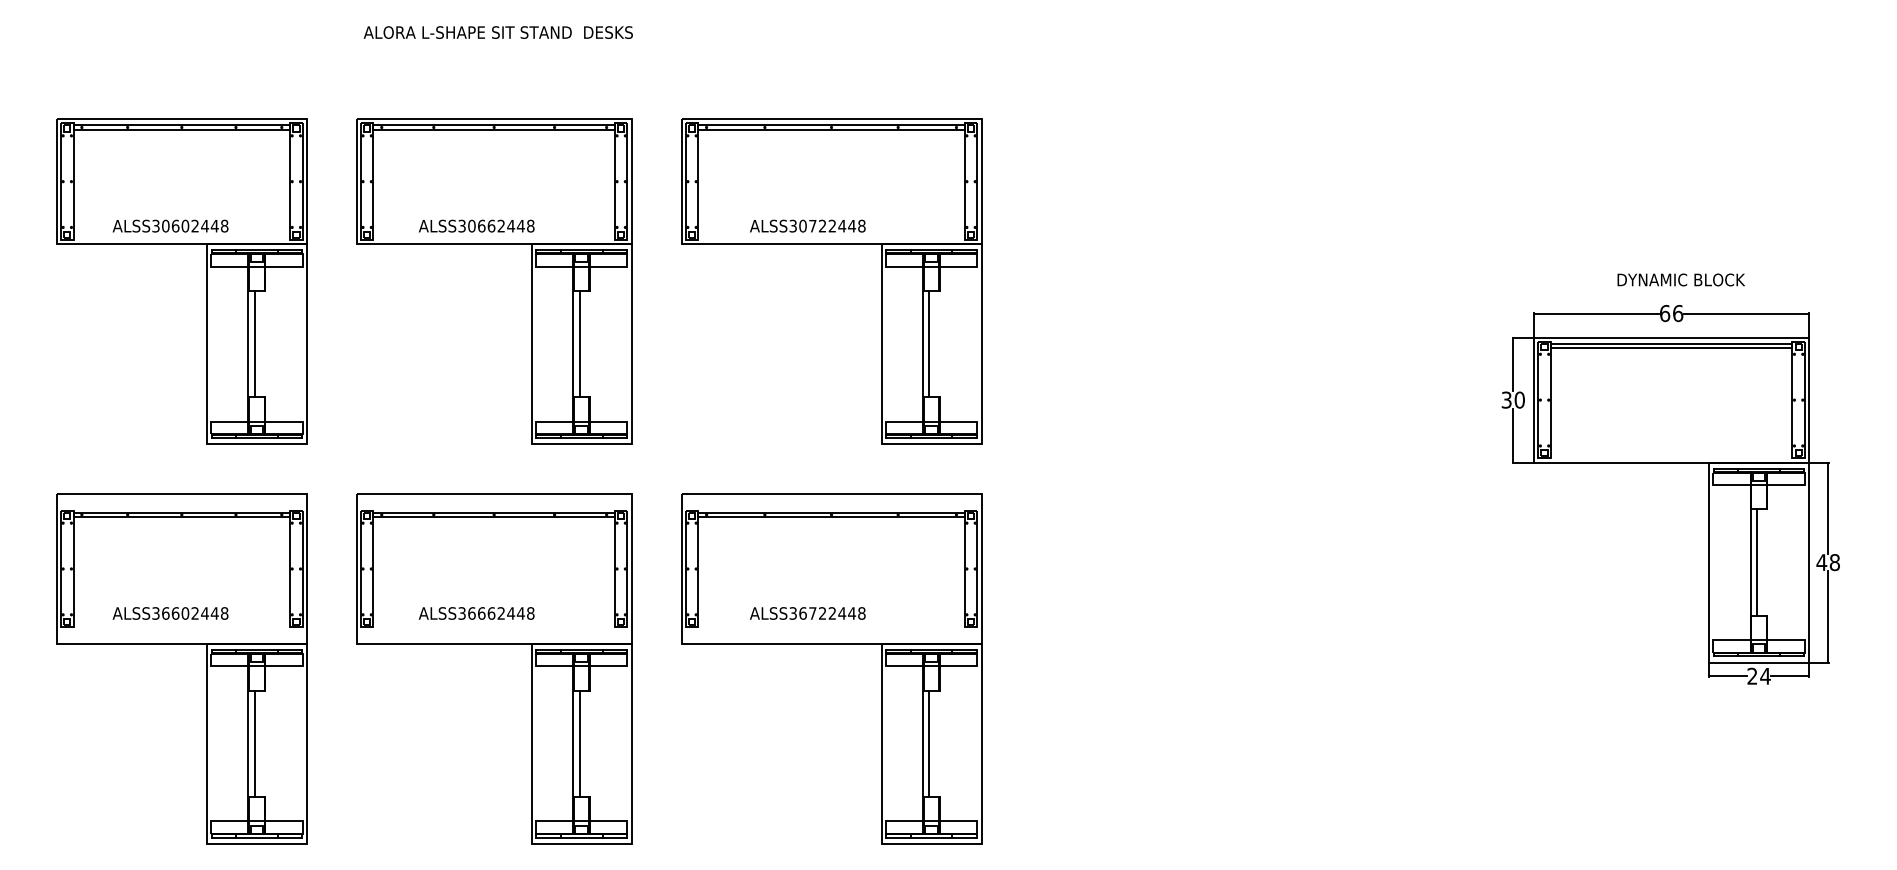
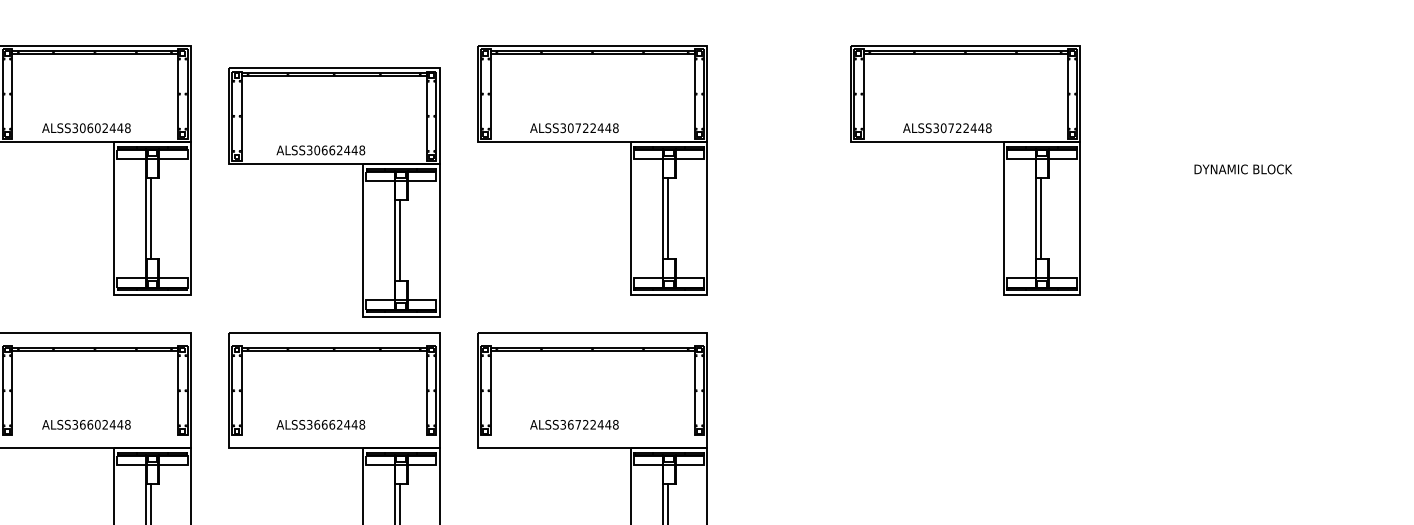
part: (494, 244) -> (334, 164), moved
part: (1318, 244) -> (965, 142), added
part: (1670, 463) -> (1235, 309), removed

